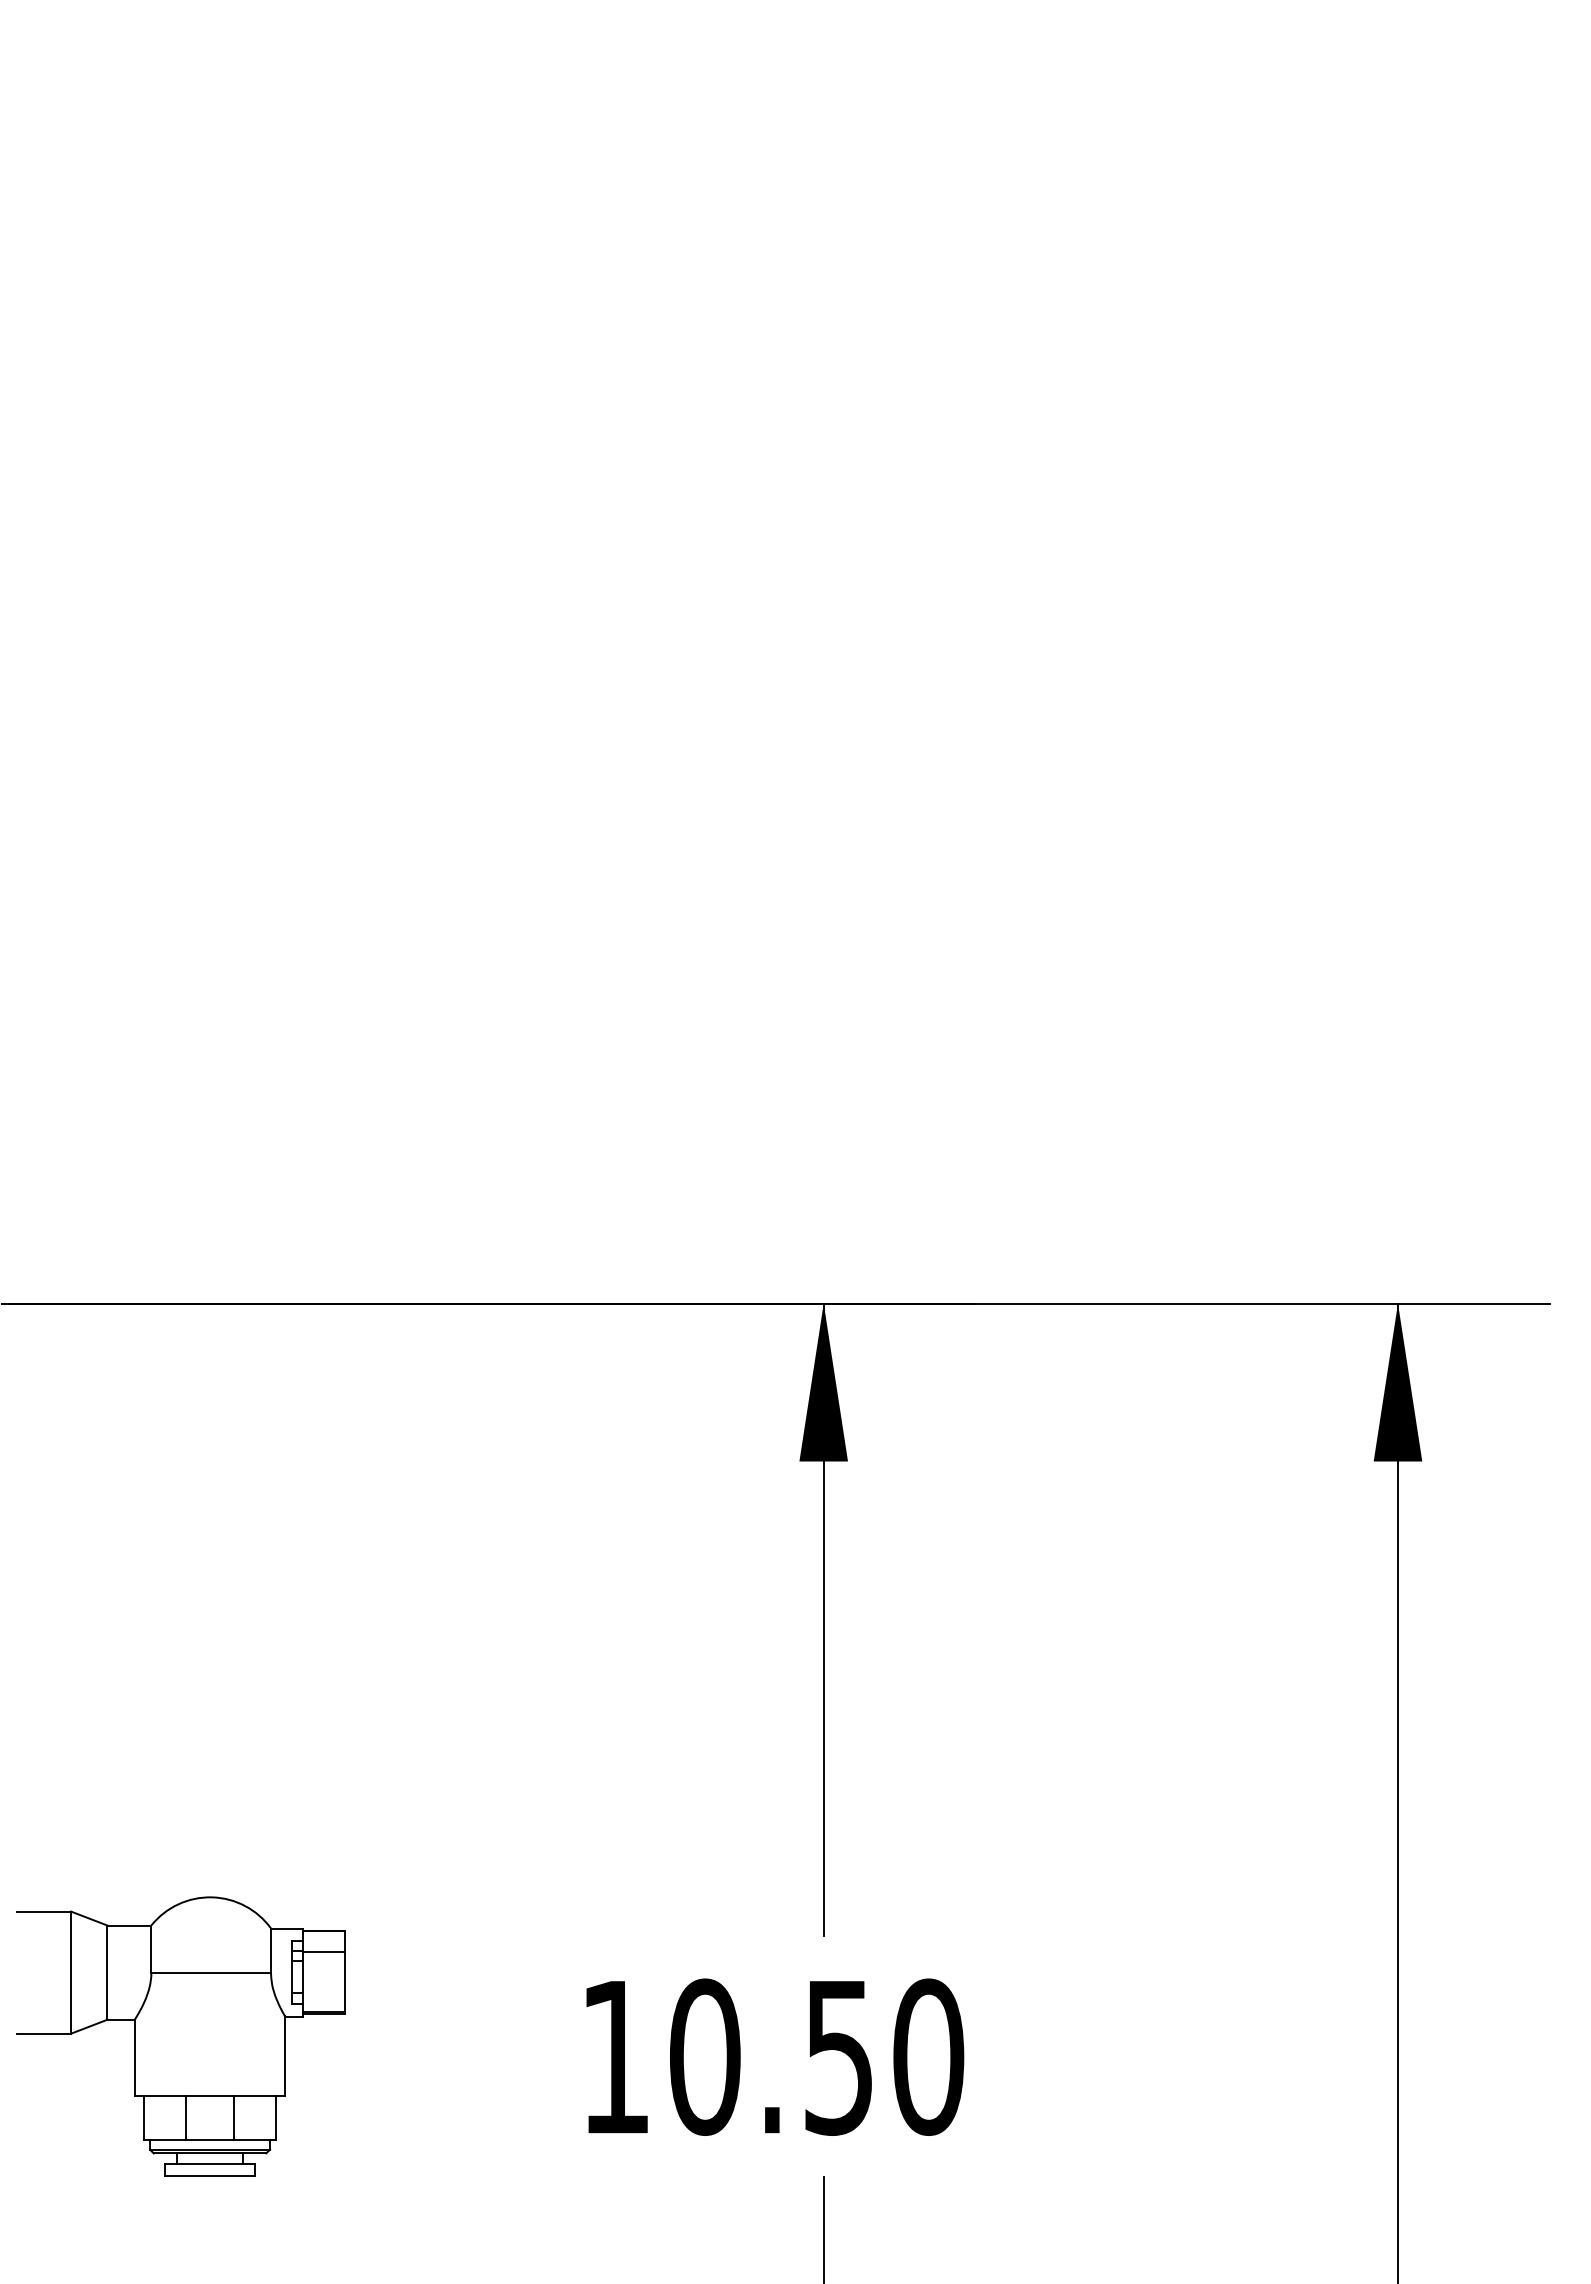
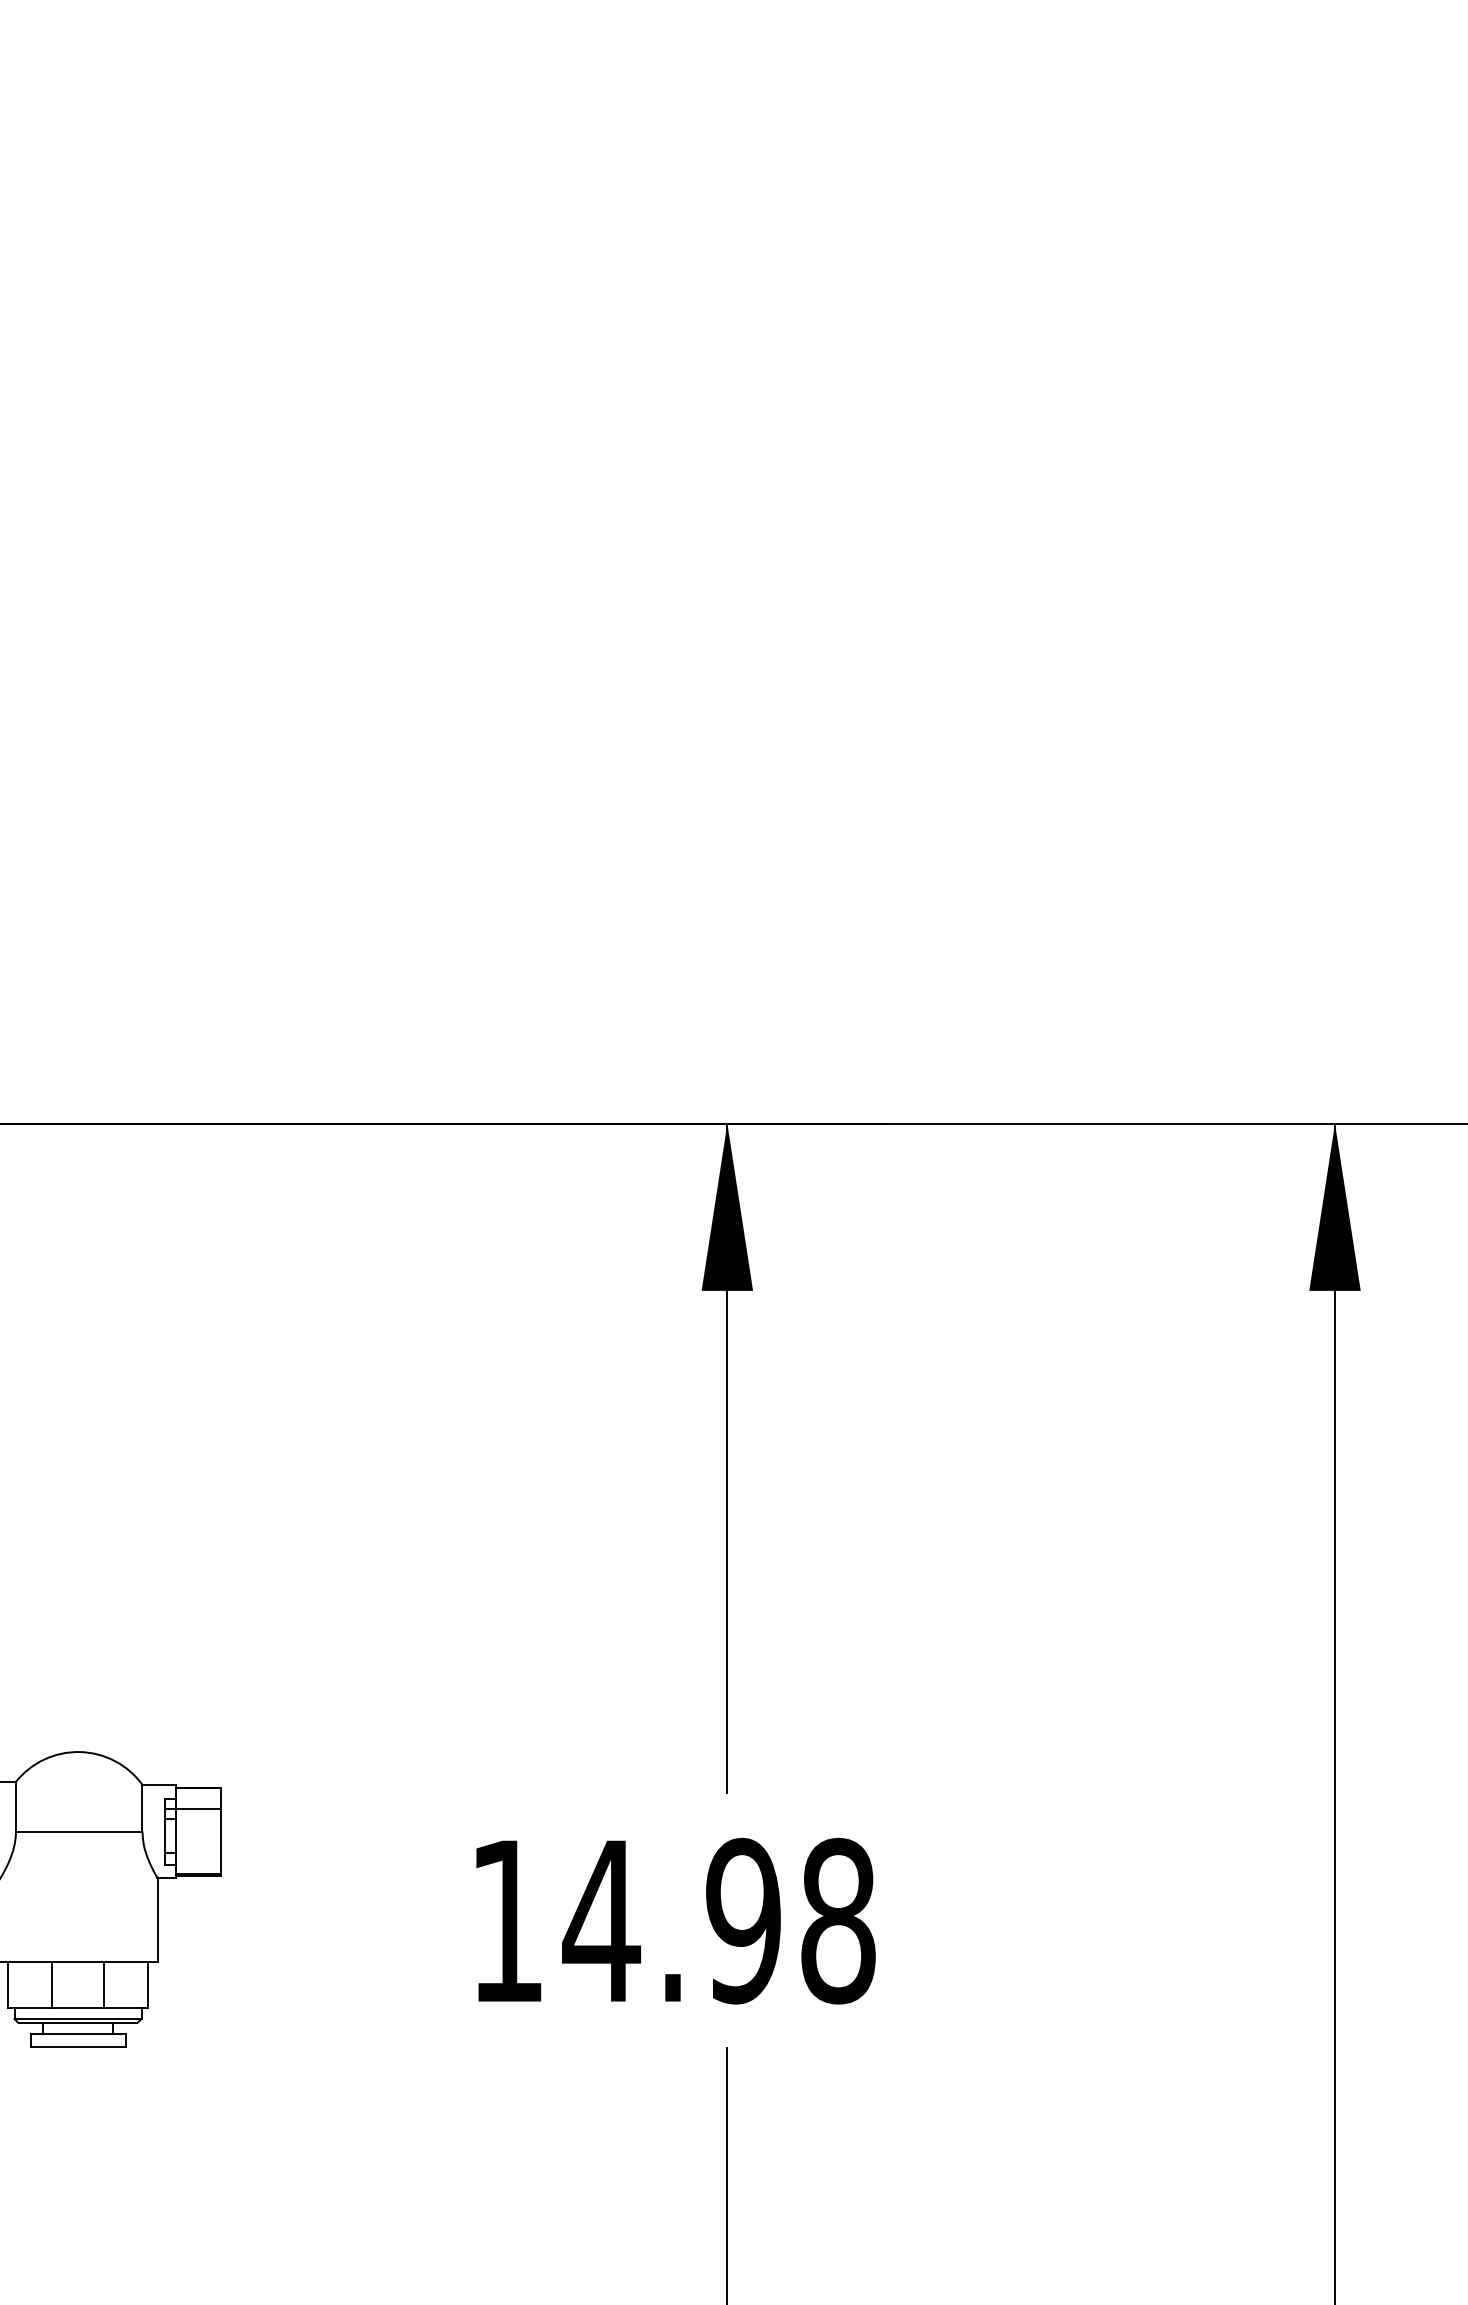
text: (815, 2056) -> (718, 1920), 10.50 -> 14.98

